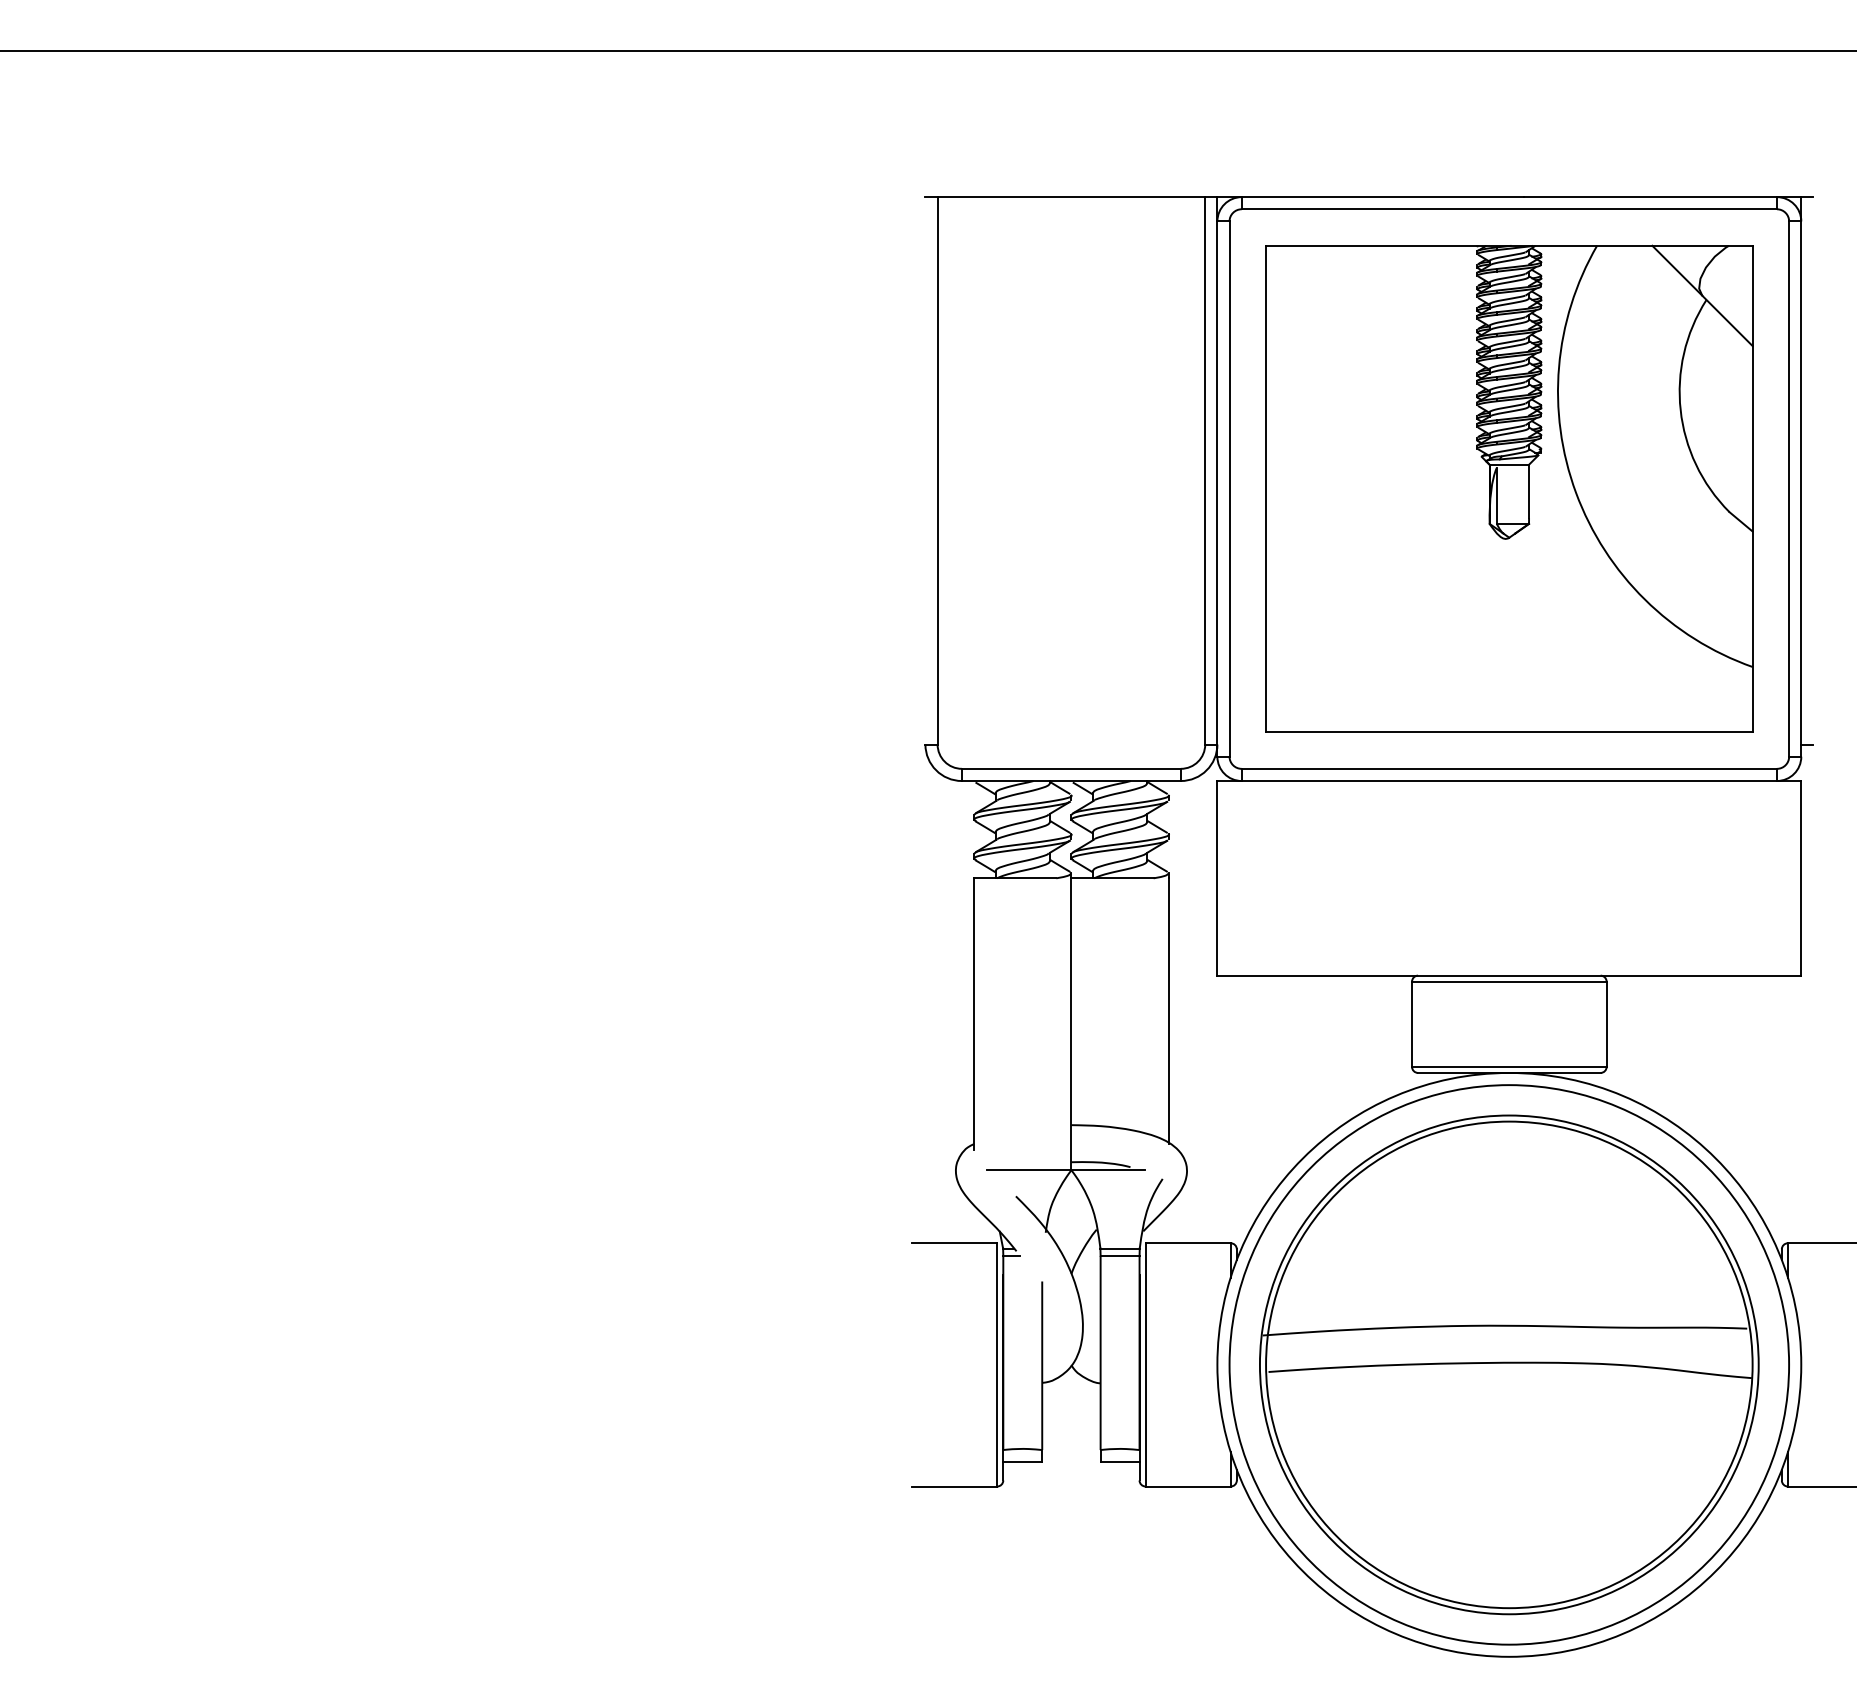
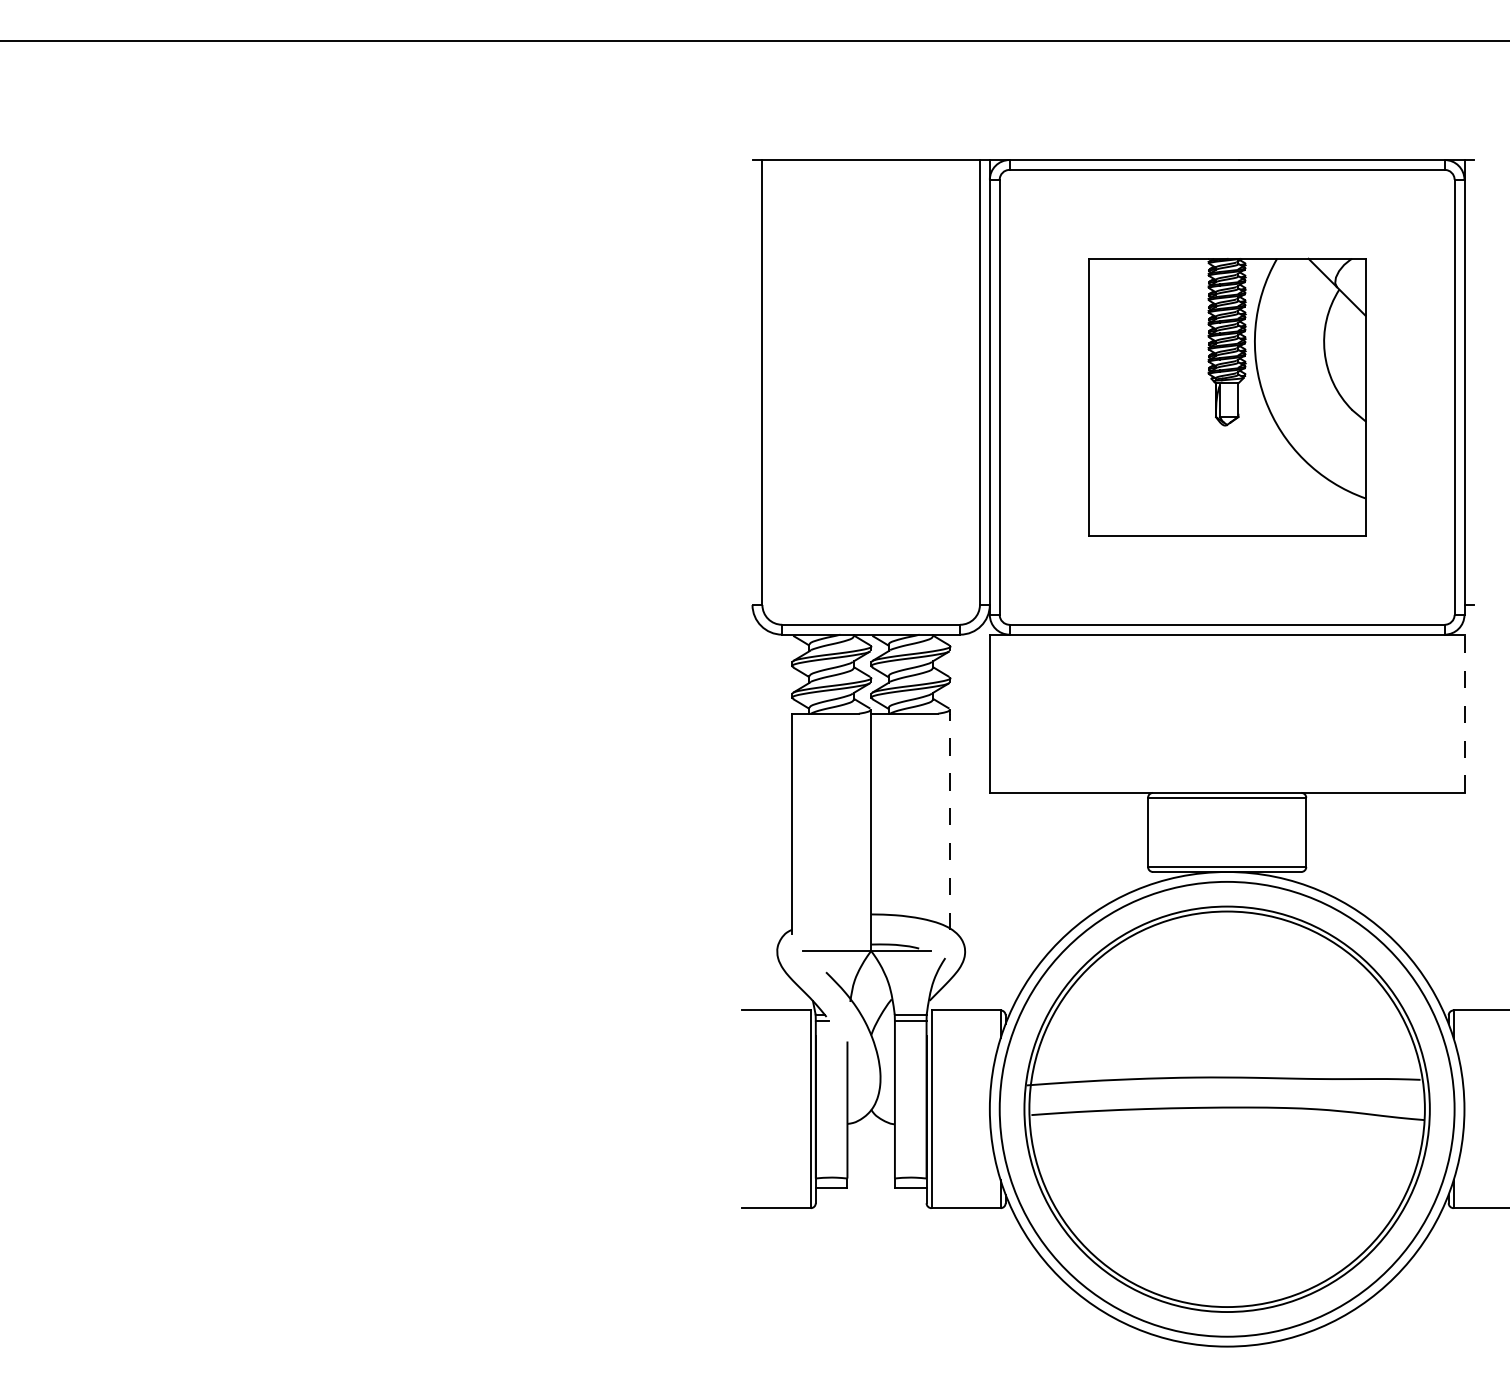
part: (1509, 488) -> (1227, 396), size x0.7
line: (1801, 877) -> (1464, 713), solid -> dashed
line: (1168, 1010) -> (950, 821), solid -> dashed

